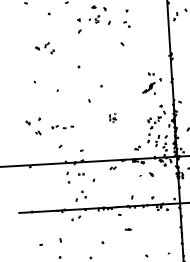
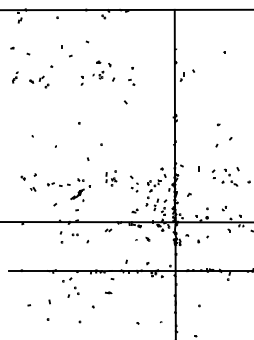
part: (78, 25) -> (81, 80), size x0.62
part: (14, 26) -> (15, 77), added
part: (45, 47) -> (39, 81), moved
part: (151, 83) -> (80, 189), moved
part: (113, 118) -> (111, 178), size x1.67
part: (135, 121) -> (134, 183), added
part: (80, 195) -> (73, 291), moved
part: (128, 229) -> (108, 292), moved

